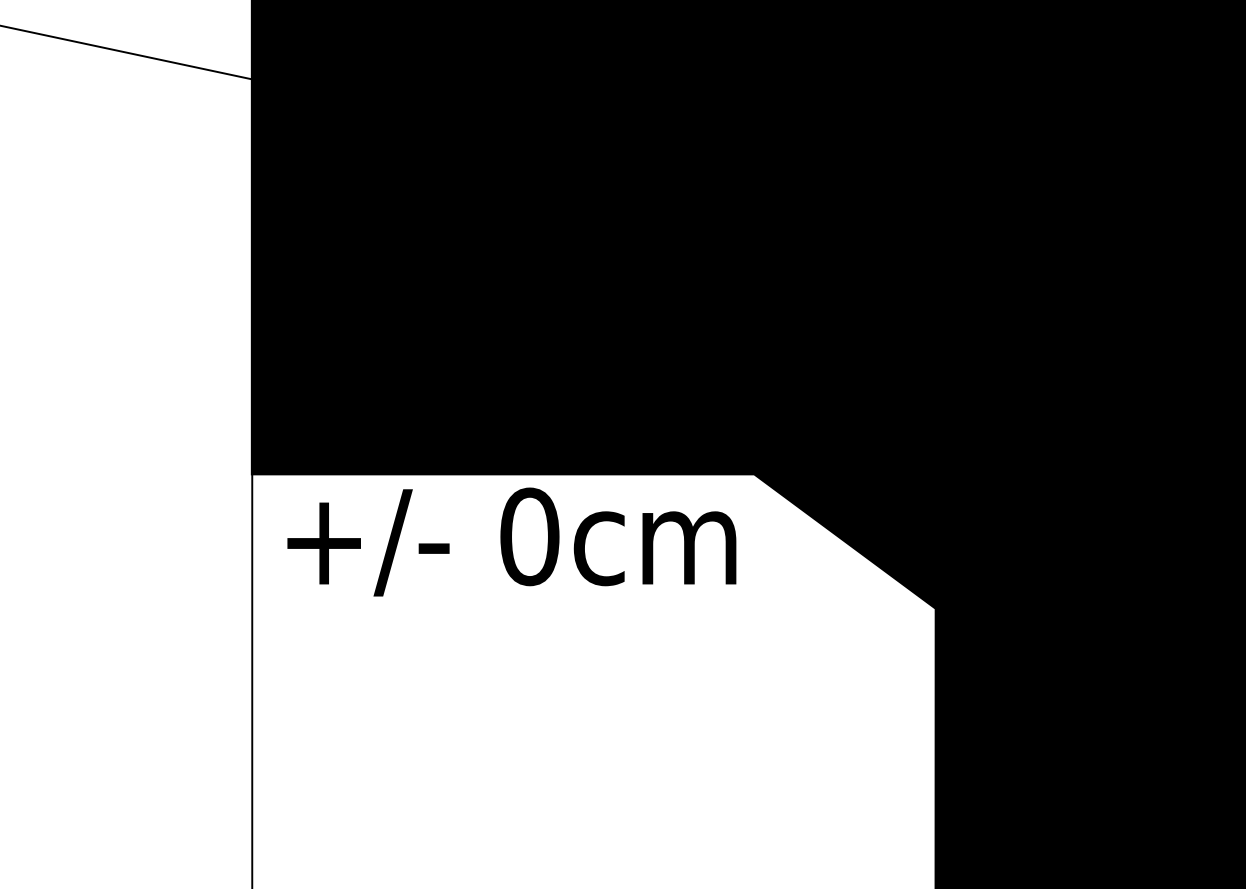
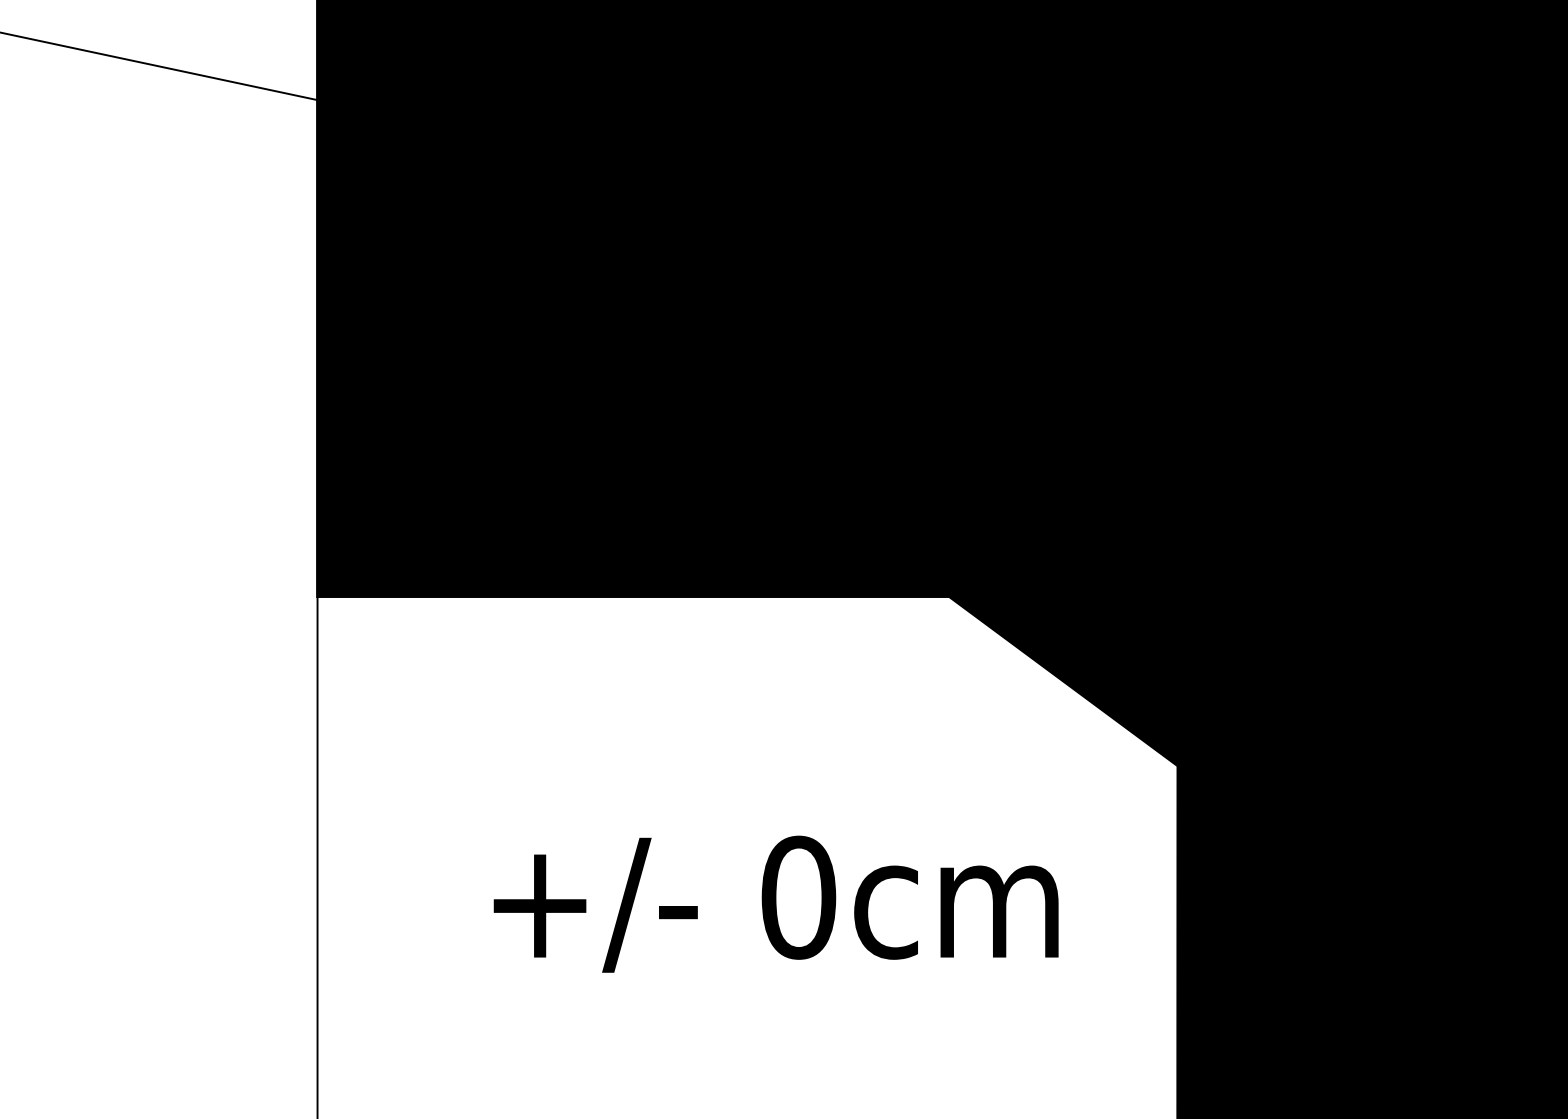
text: (511, 541) -> (775, 903), moved

